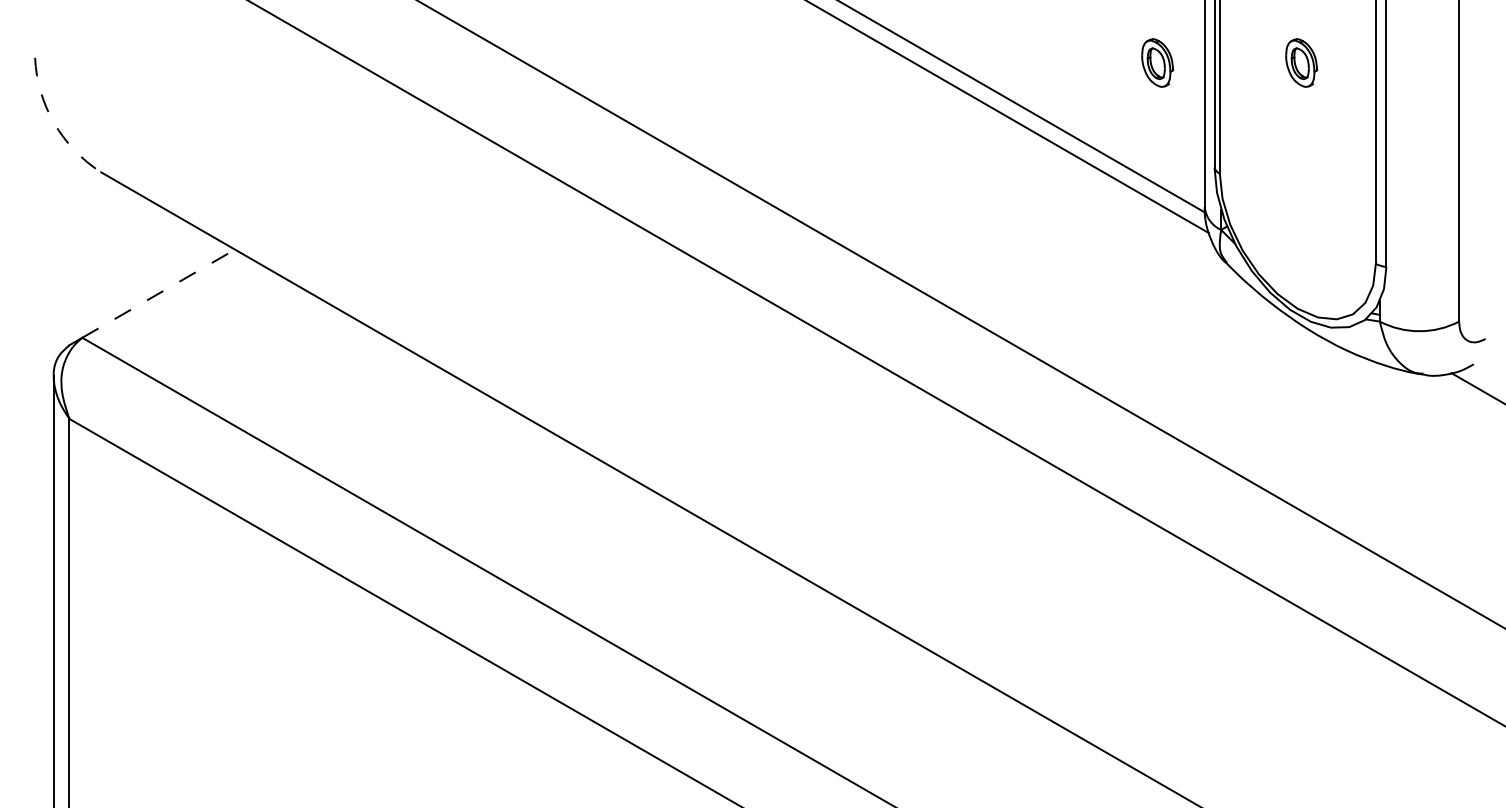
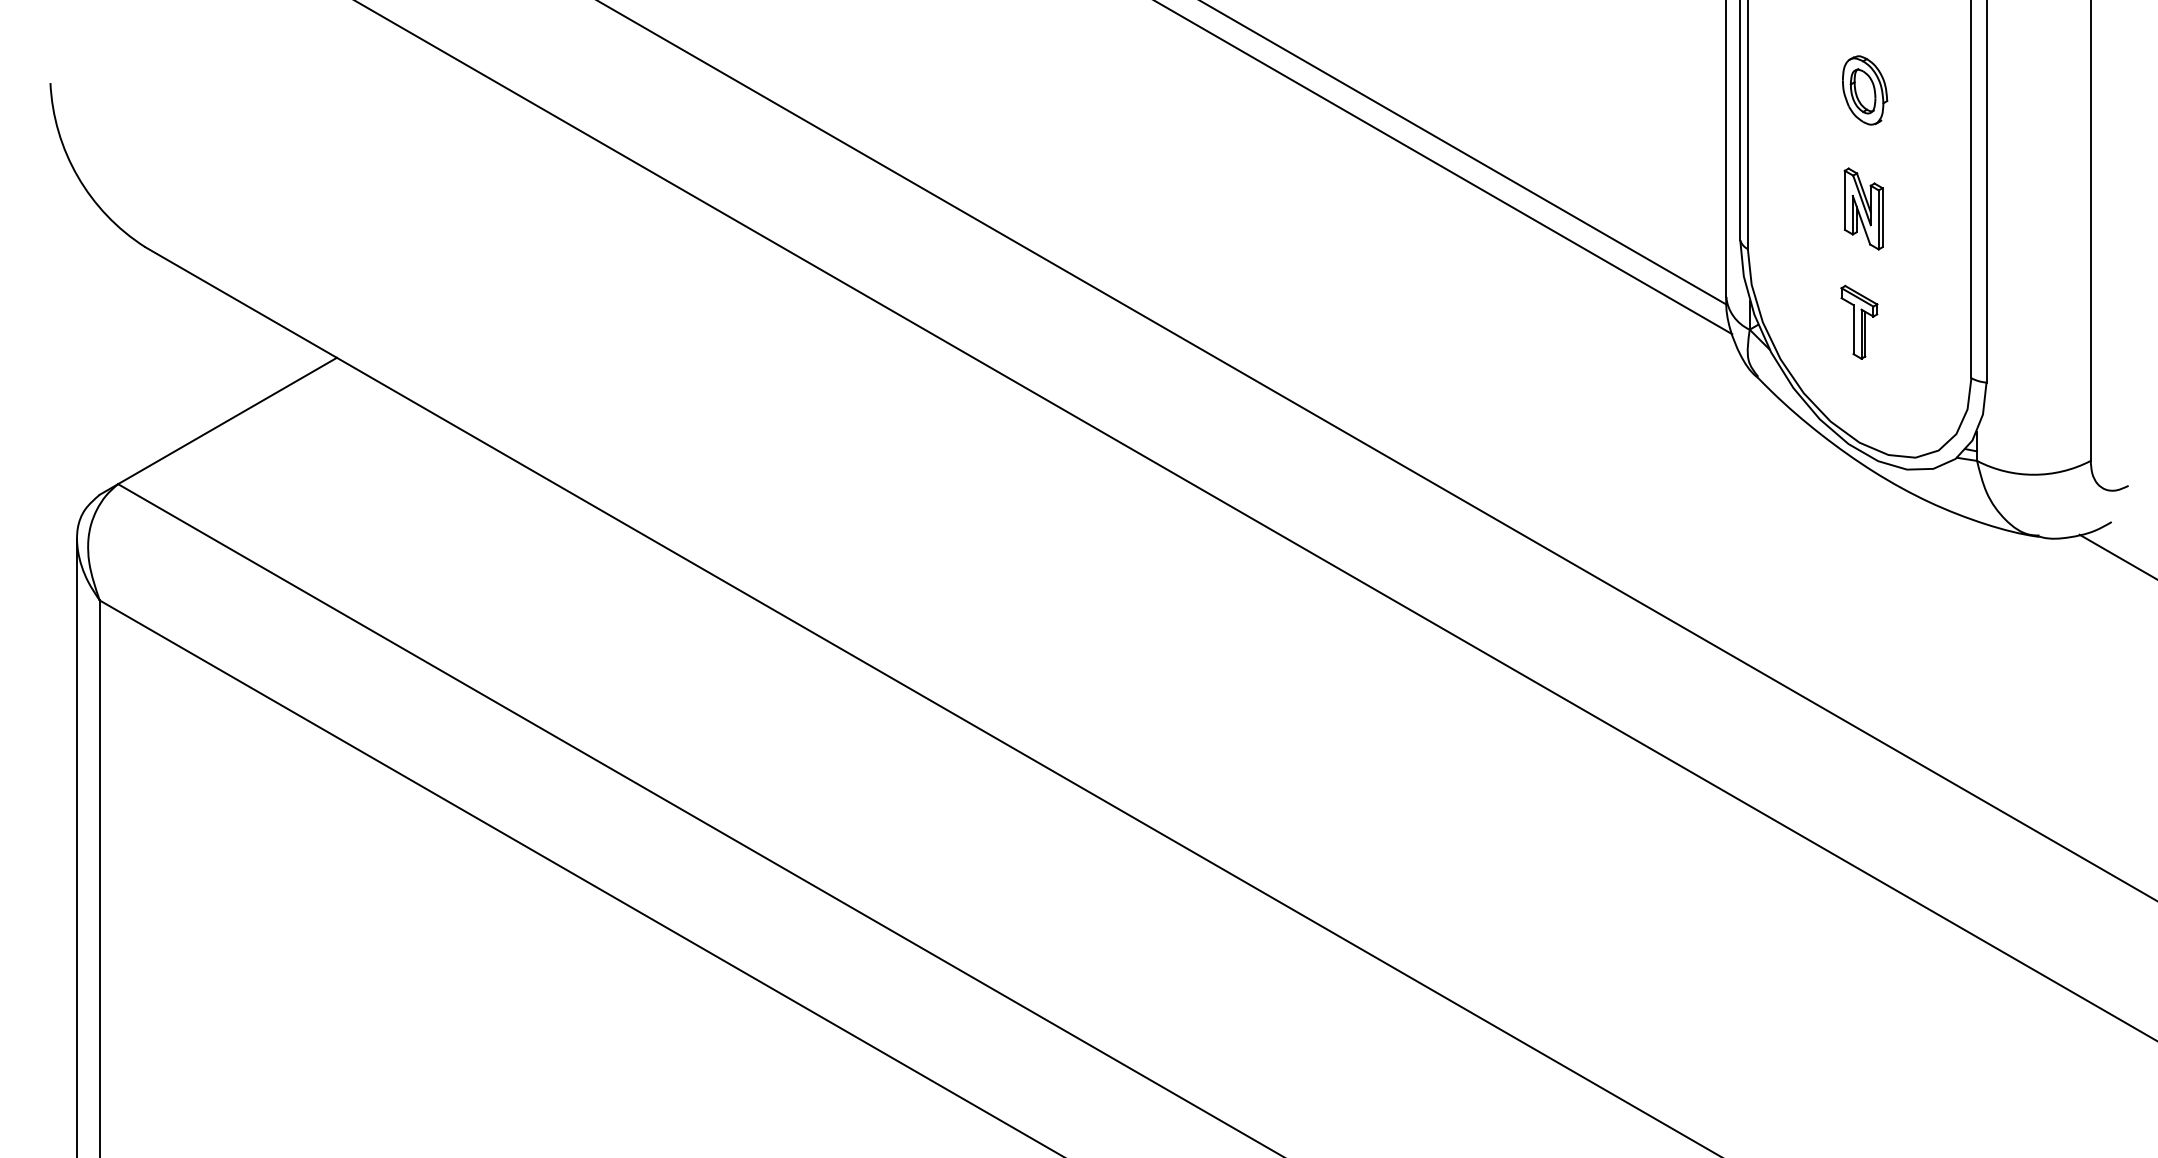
part: (1157, 62) -> (1658, 89), removed
arc: (54, 123) -> (78, 177), dashed -> solid
part: (1300, 145) -> (1863, 208), added
part: (1297, 224) -> (1859, 321), added
line: (159, 293) -> (228, 420), dashed -> solid

